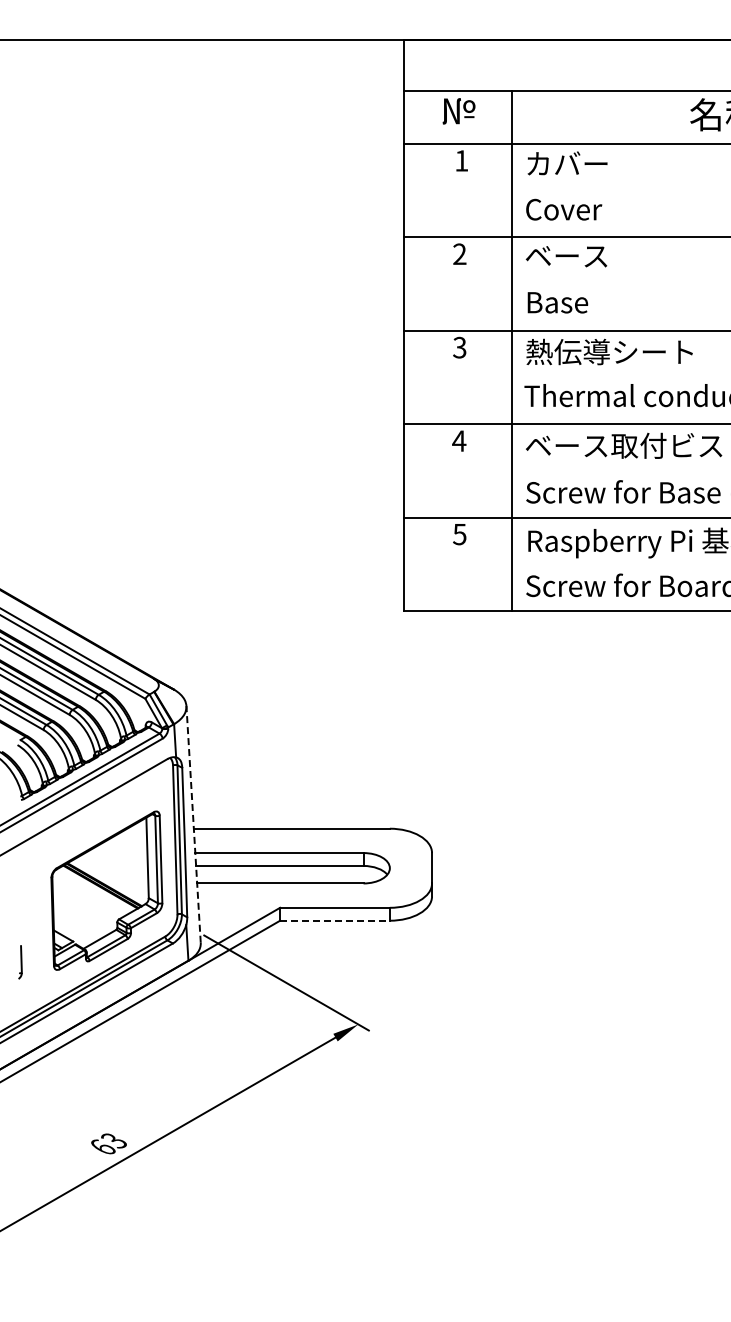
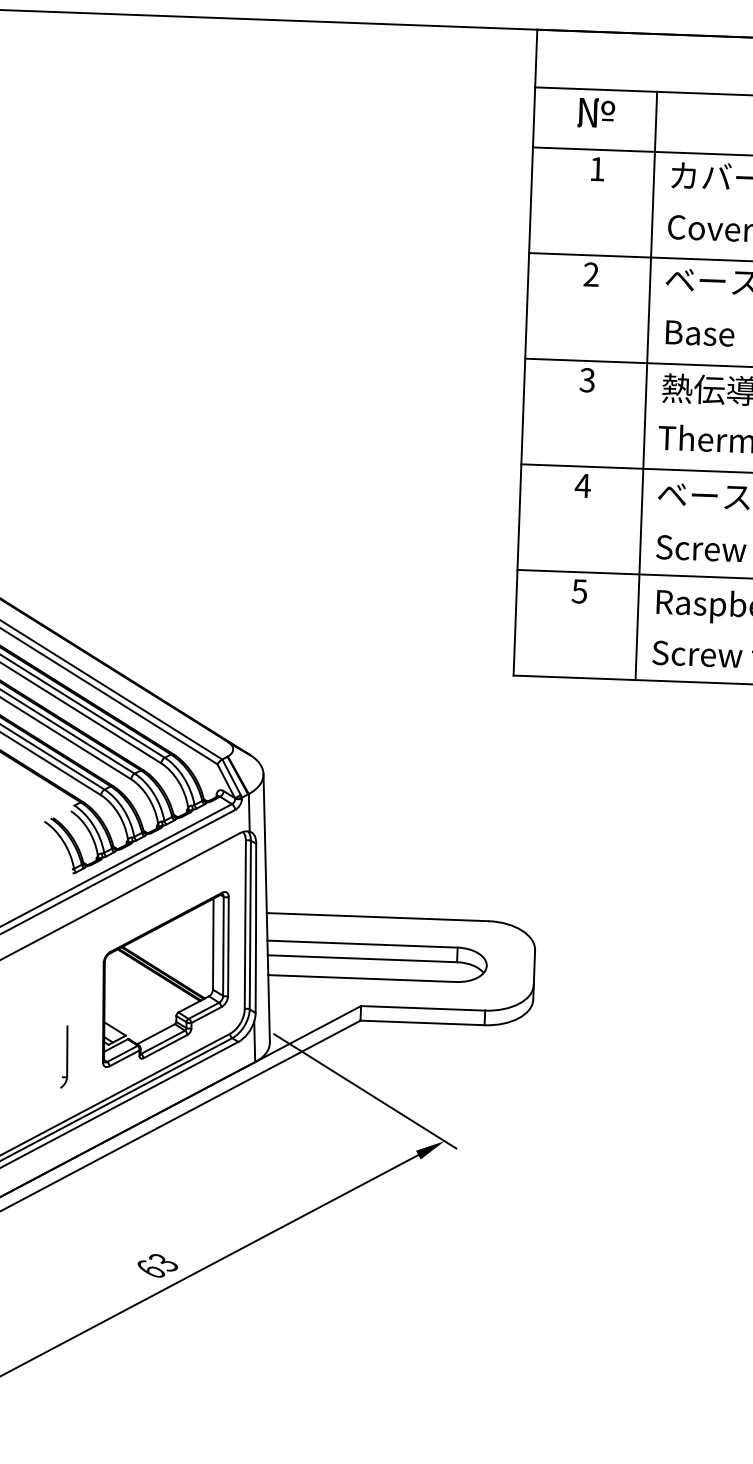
line: (193, 824) -> (266, 908), dashed -> solid
line: (335, 920) -> (423, 1022), dashed -> solid
part: (20, 962) -> (65, 1057), size x1.67

